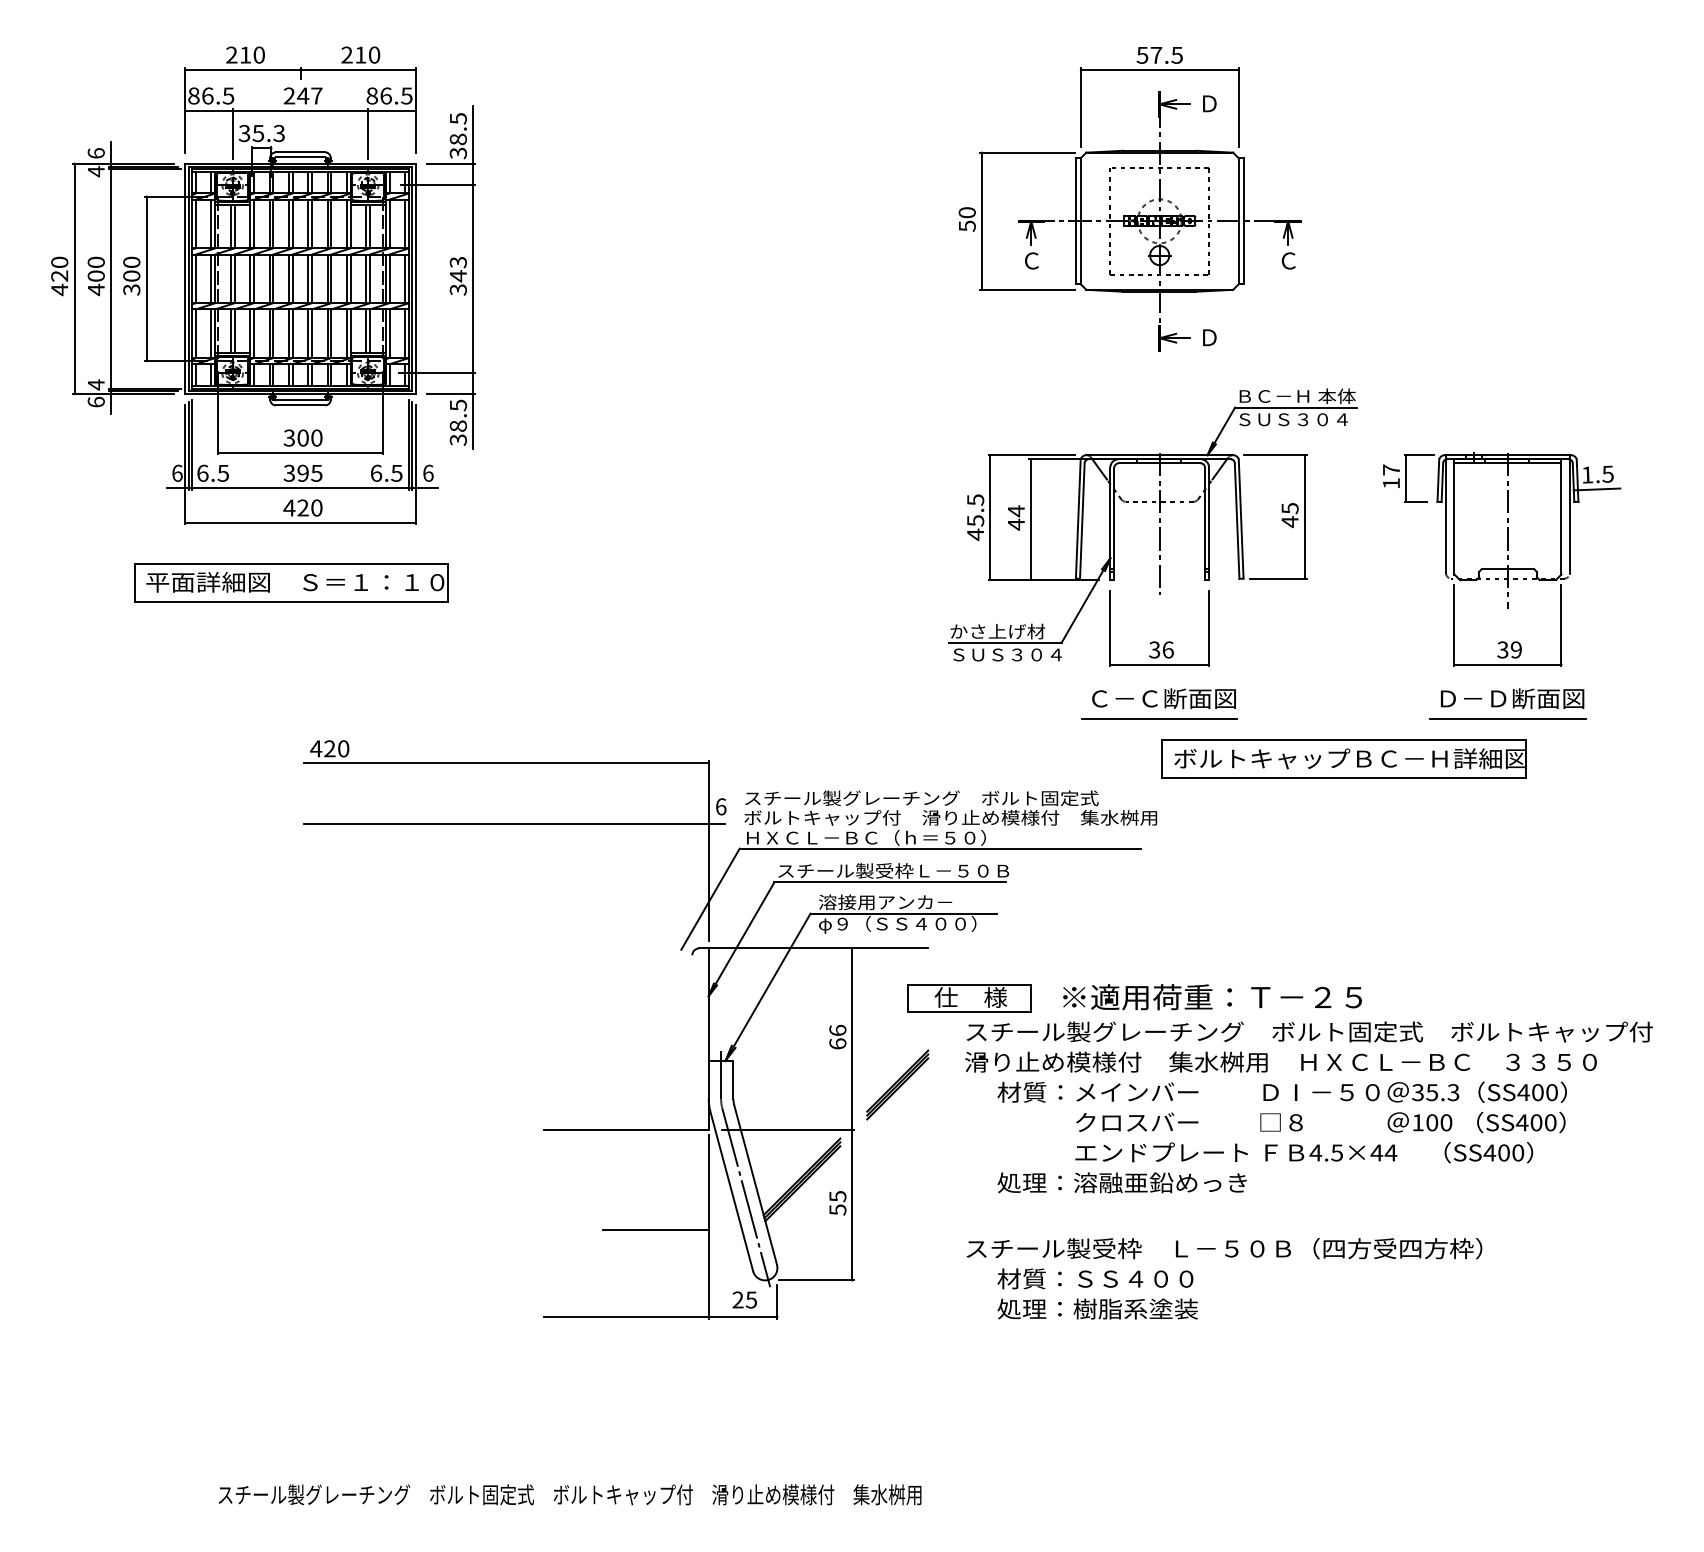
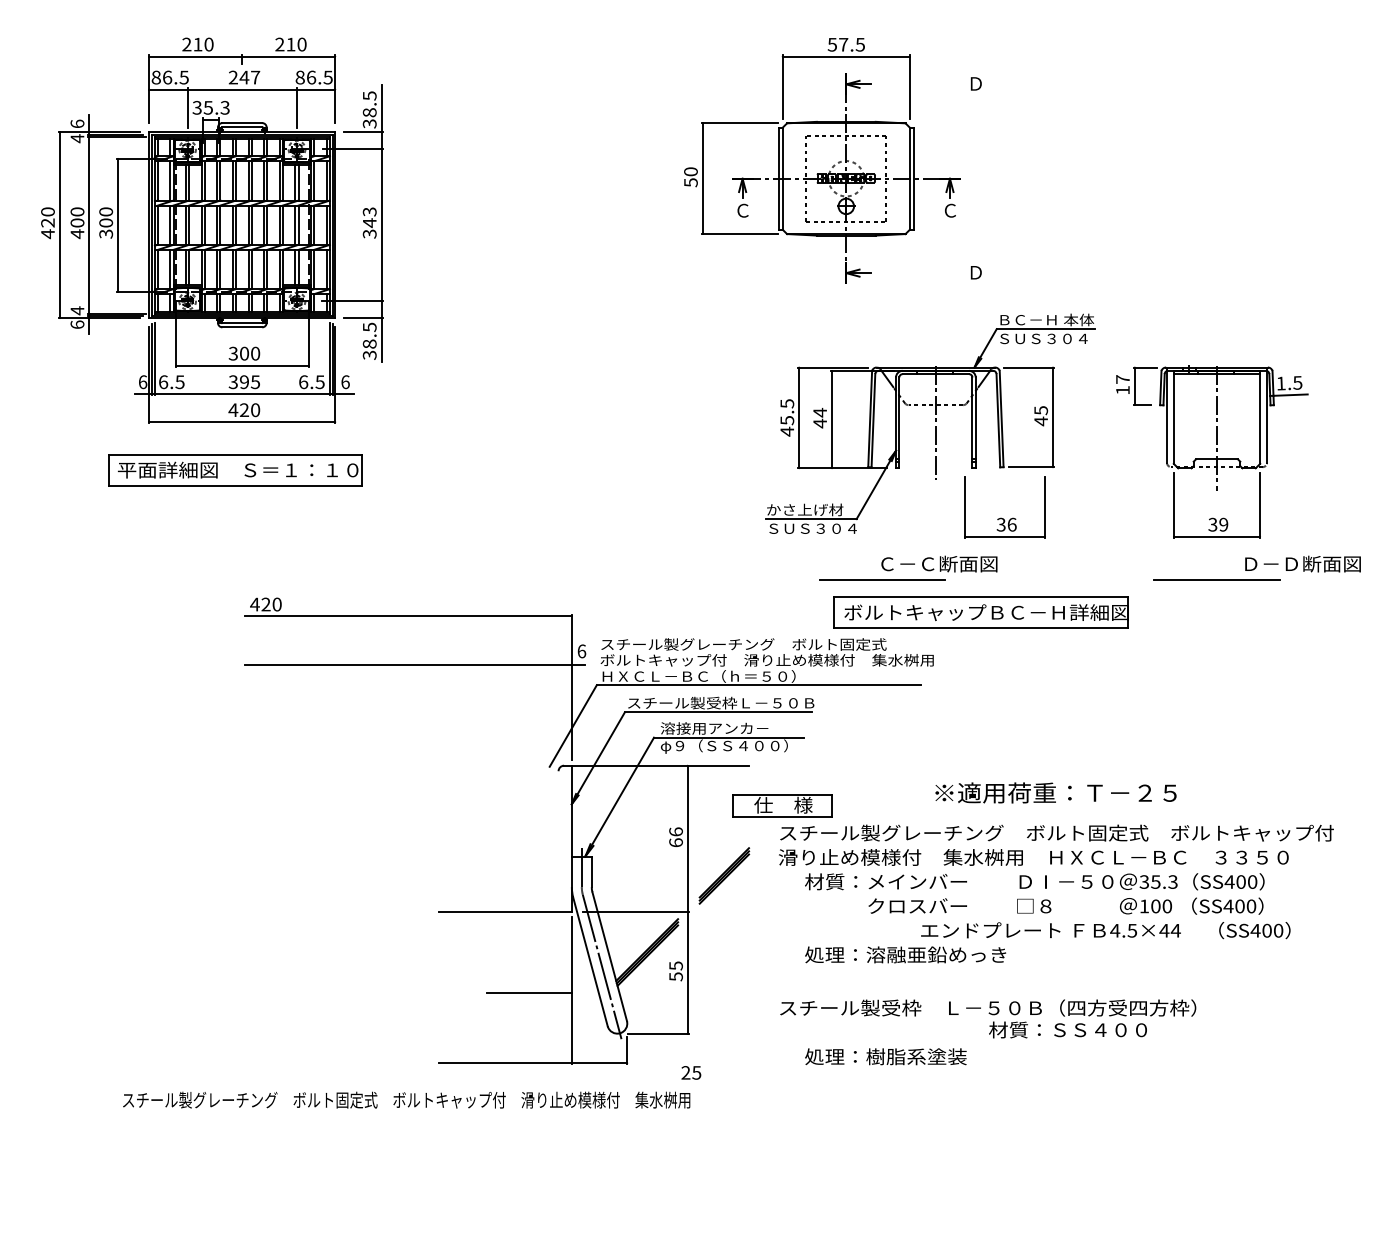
part: (1129, 199) -> (821, 161), moved
part: (1156, 641) -> (1002, 517), moved
text: (1512, 698) -> (1302, 563), moved
line: (1159, 718) -> (882, 580), moved
part: (1343, 758) -> (980, 612), moved
text: (1212, 997) -> (1055, 793), moved
text: (1304, 1152) -> (1106, 930), moved
text: (1095, 1278) -> (1068, 1029), moved
text: (744, 1299) -> (691, 1072), moved
text: (569, 1494) -> (406, 1099), moved

